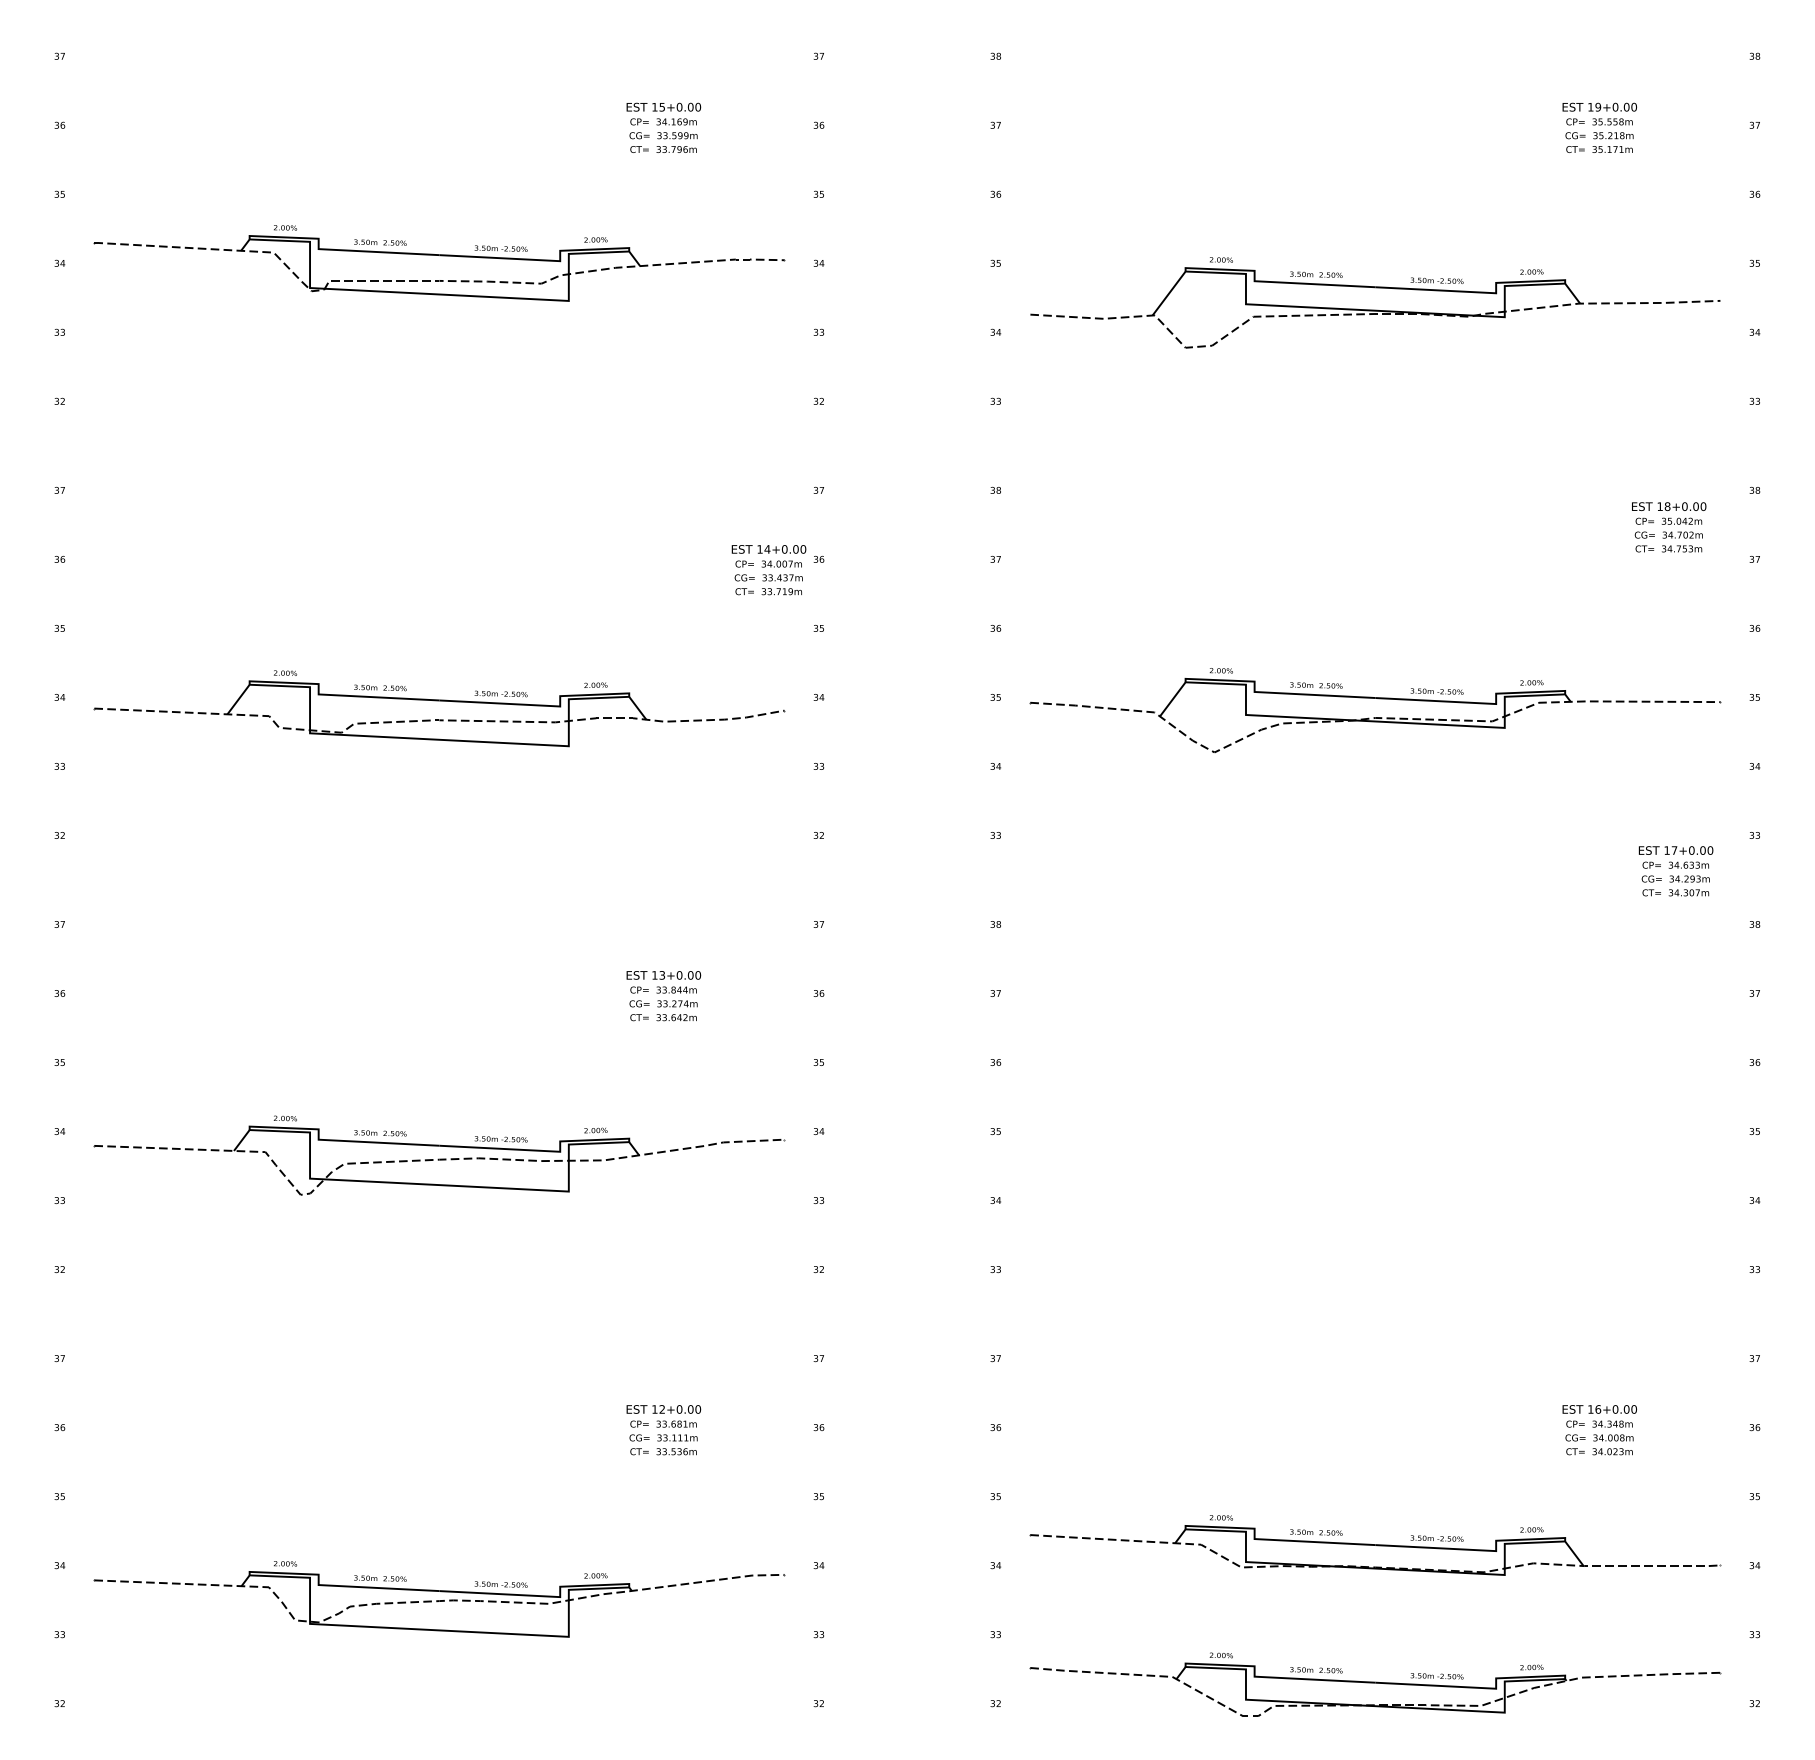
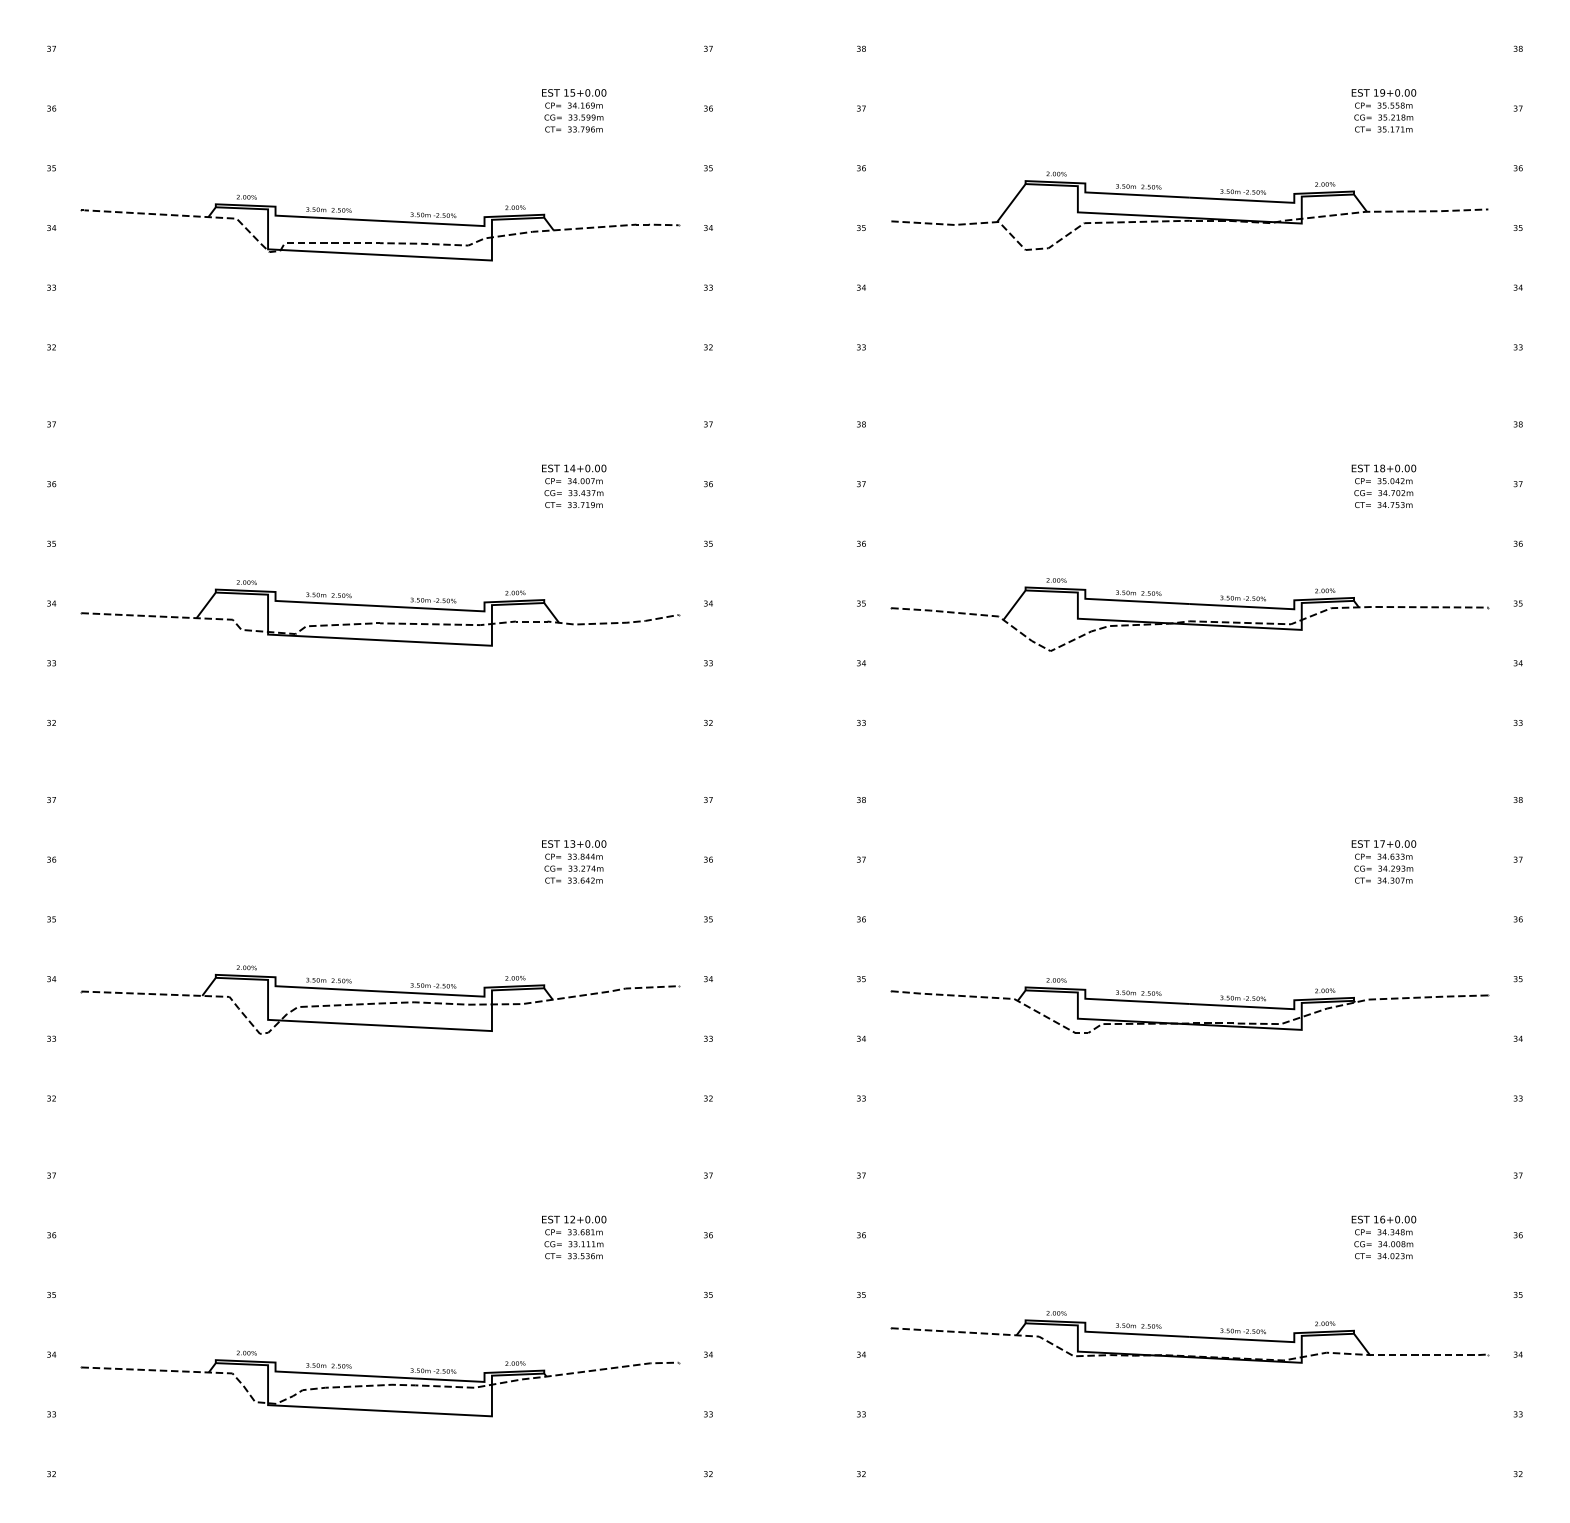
part: (1375, 302) -> (1189, 210), moved
text: (1668, 527) -> (1383, 486), moved
text: (769, 570) -> (574, 486), moved
text: (1675, 870) -> (1383, 861), moved
part: (1375, 1684) -> (1189, 1005), moved

